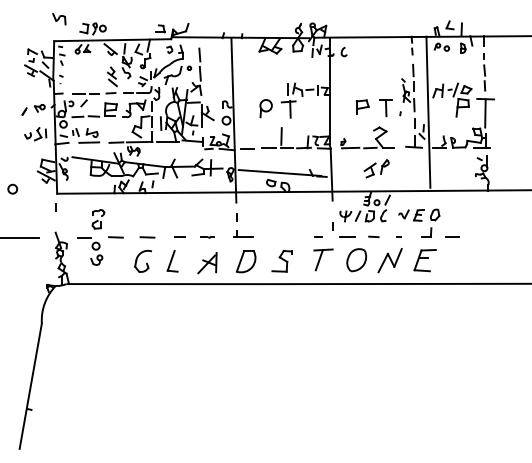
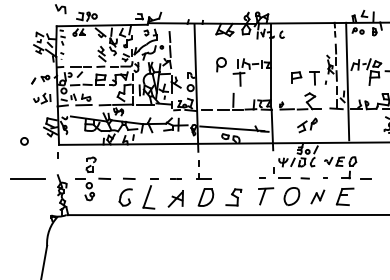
part: (265, 108) -> (221, 64), moved
part: (389, 260) -> (317, 196), size x0.7
part: (172, 261) -> (148, 197), size x1.4

